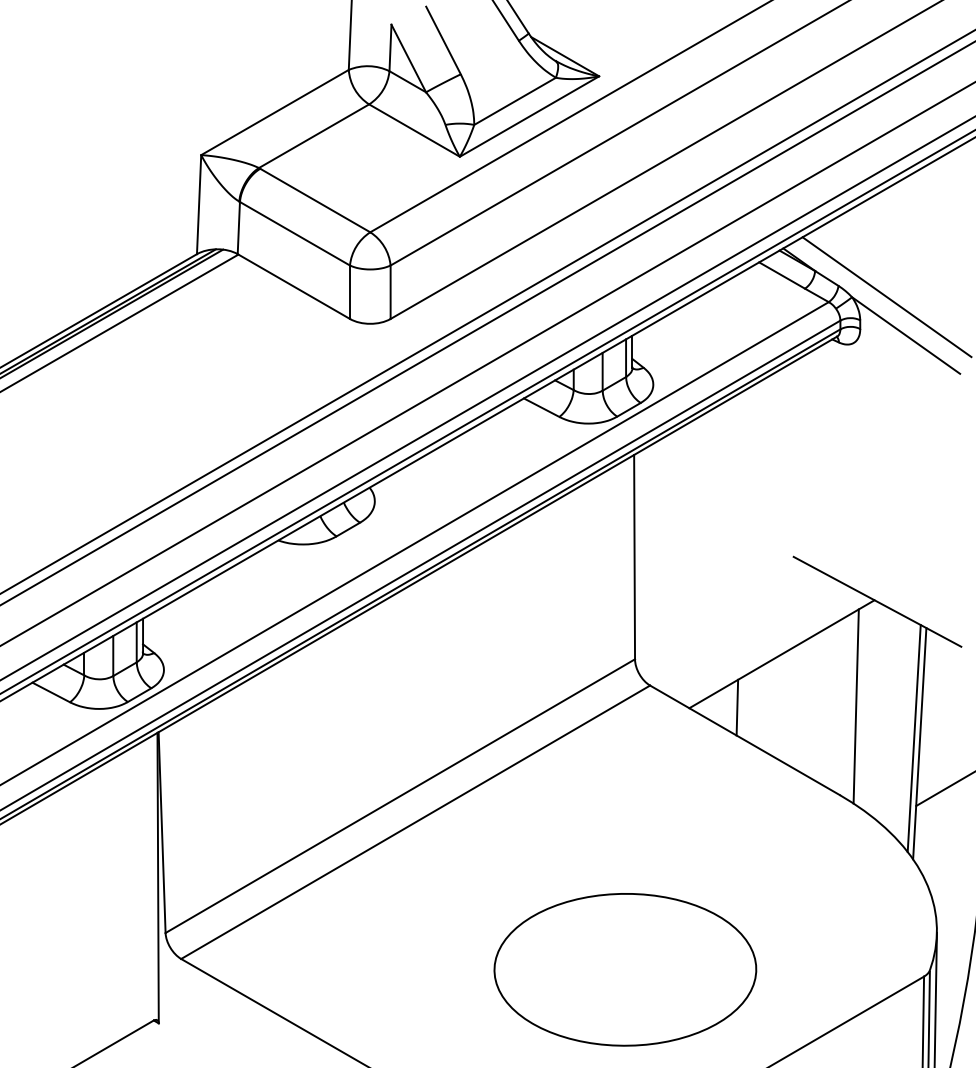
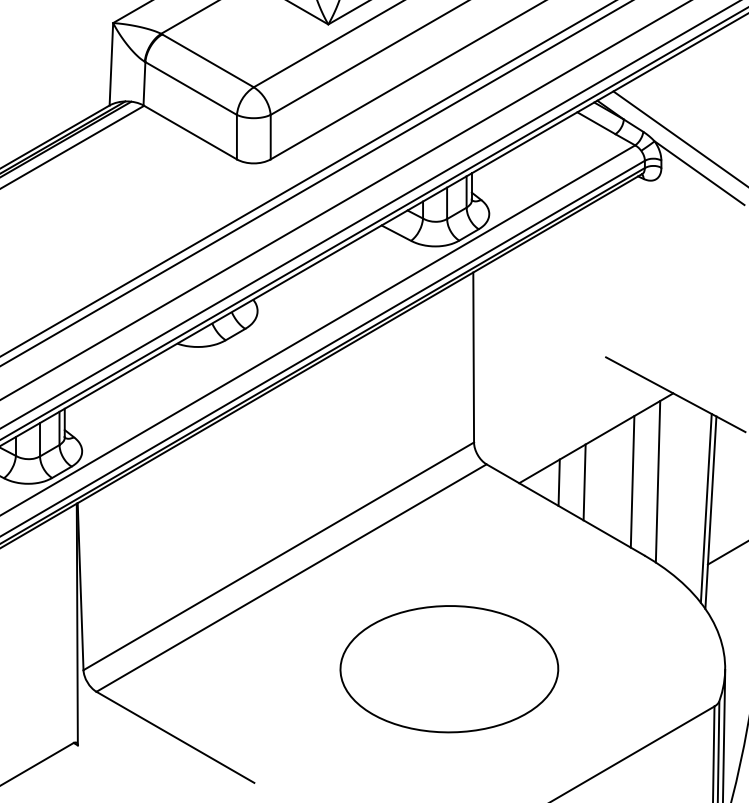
line: (767, 706) -> (584, 481), added
line: (825, 706) -> (632, 481), added
part: (625, 969) -> (449, 668), moved

